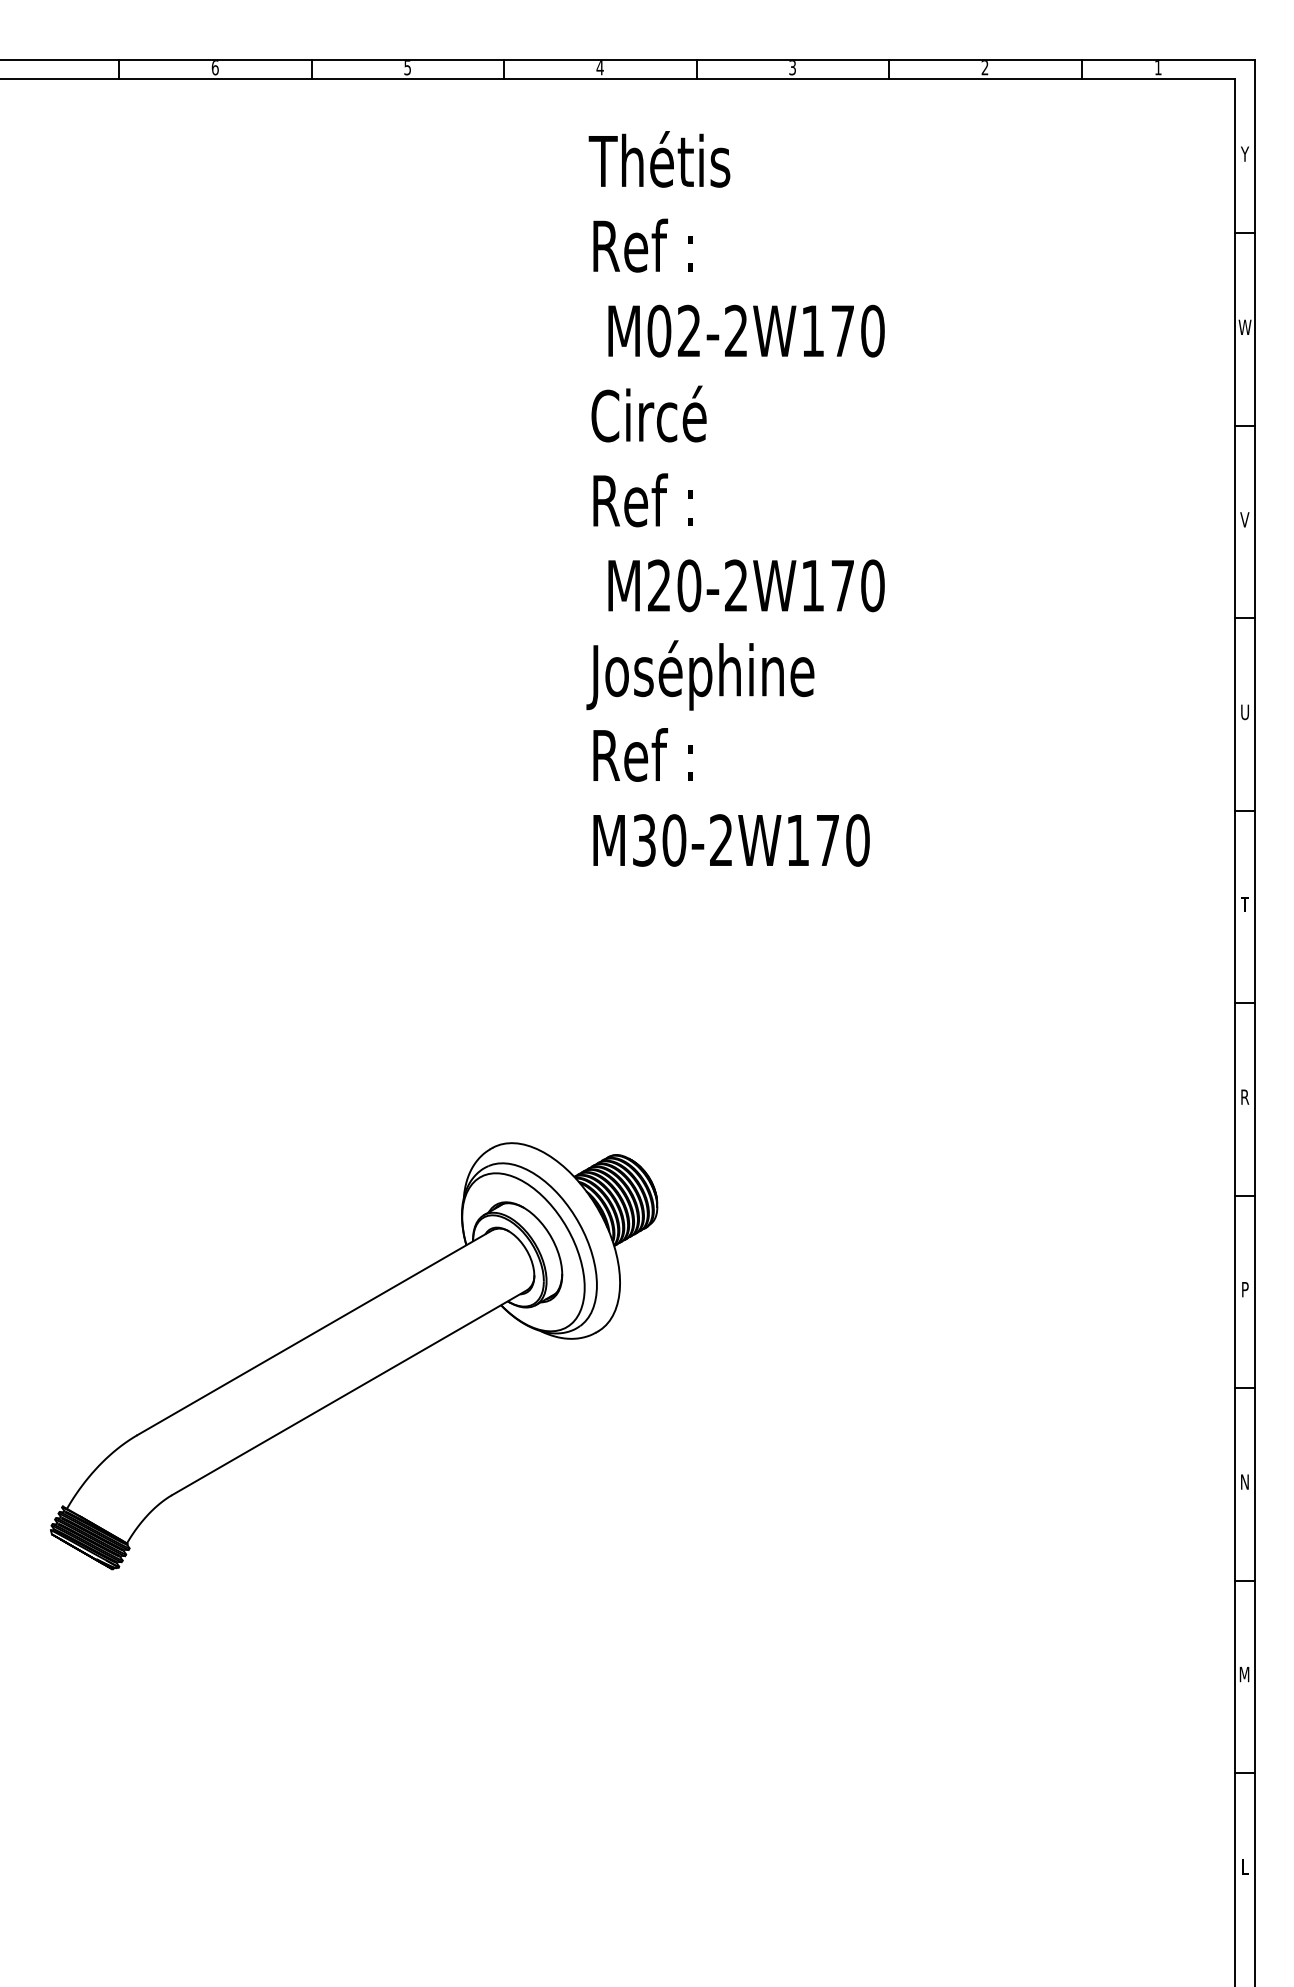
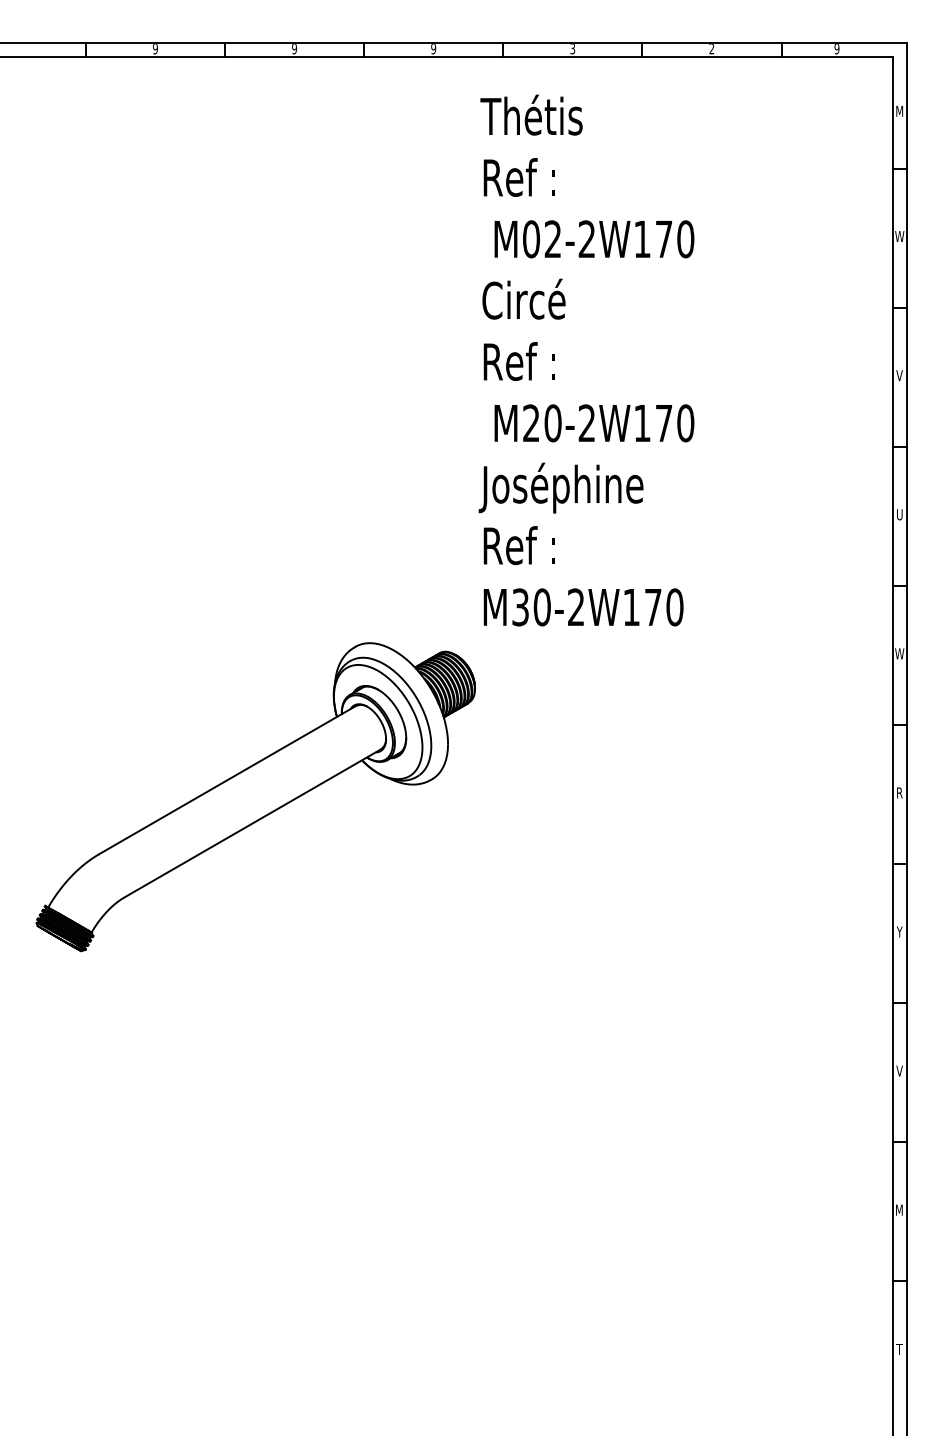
text: (407, 67) -> (294, 48), 5 -> 9
text: (215, 68) -> (155, 49), 6 -> 9
text: (599, 68) -> (433, 49), 4 -> 9
text: (1157, 68) -> (836, 49), 1 -> 9
text: (1244, 154) -> (899, 111), Y -> M
text: (735, 498) -> (586, 360), moved
text: (1244, 904) -> (899, 653), T -> W
text: (1244, 1288) -> (899, 931), P -> Y
part: (353, 1356) -> (255, 797), moved
text: (1244, 1481) -> (899, 1070), N -> V
text: (1244, 1867) -> (899, 1349), L -> T

